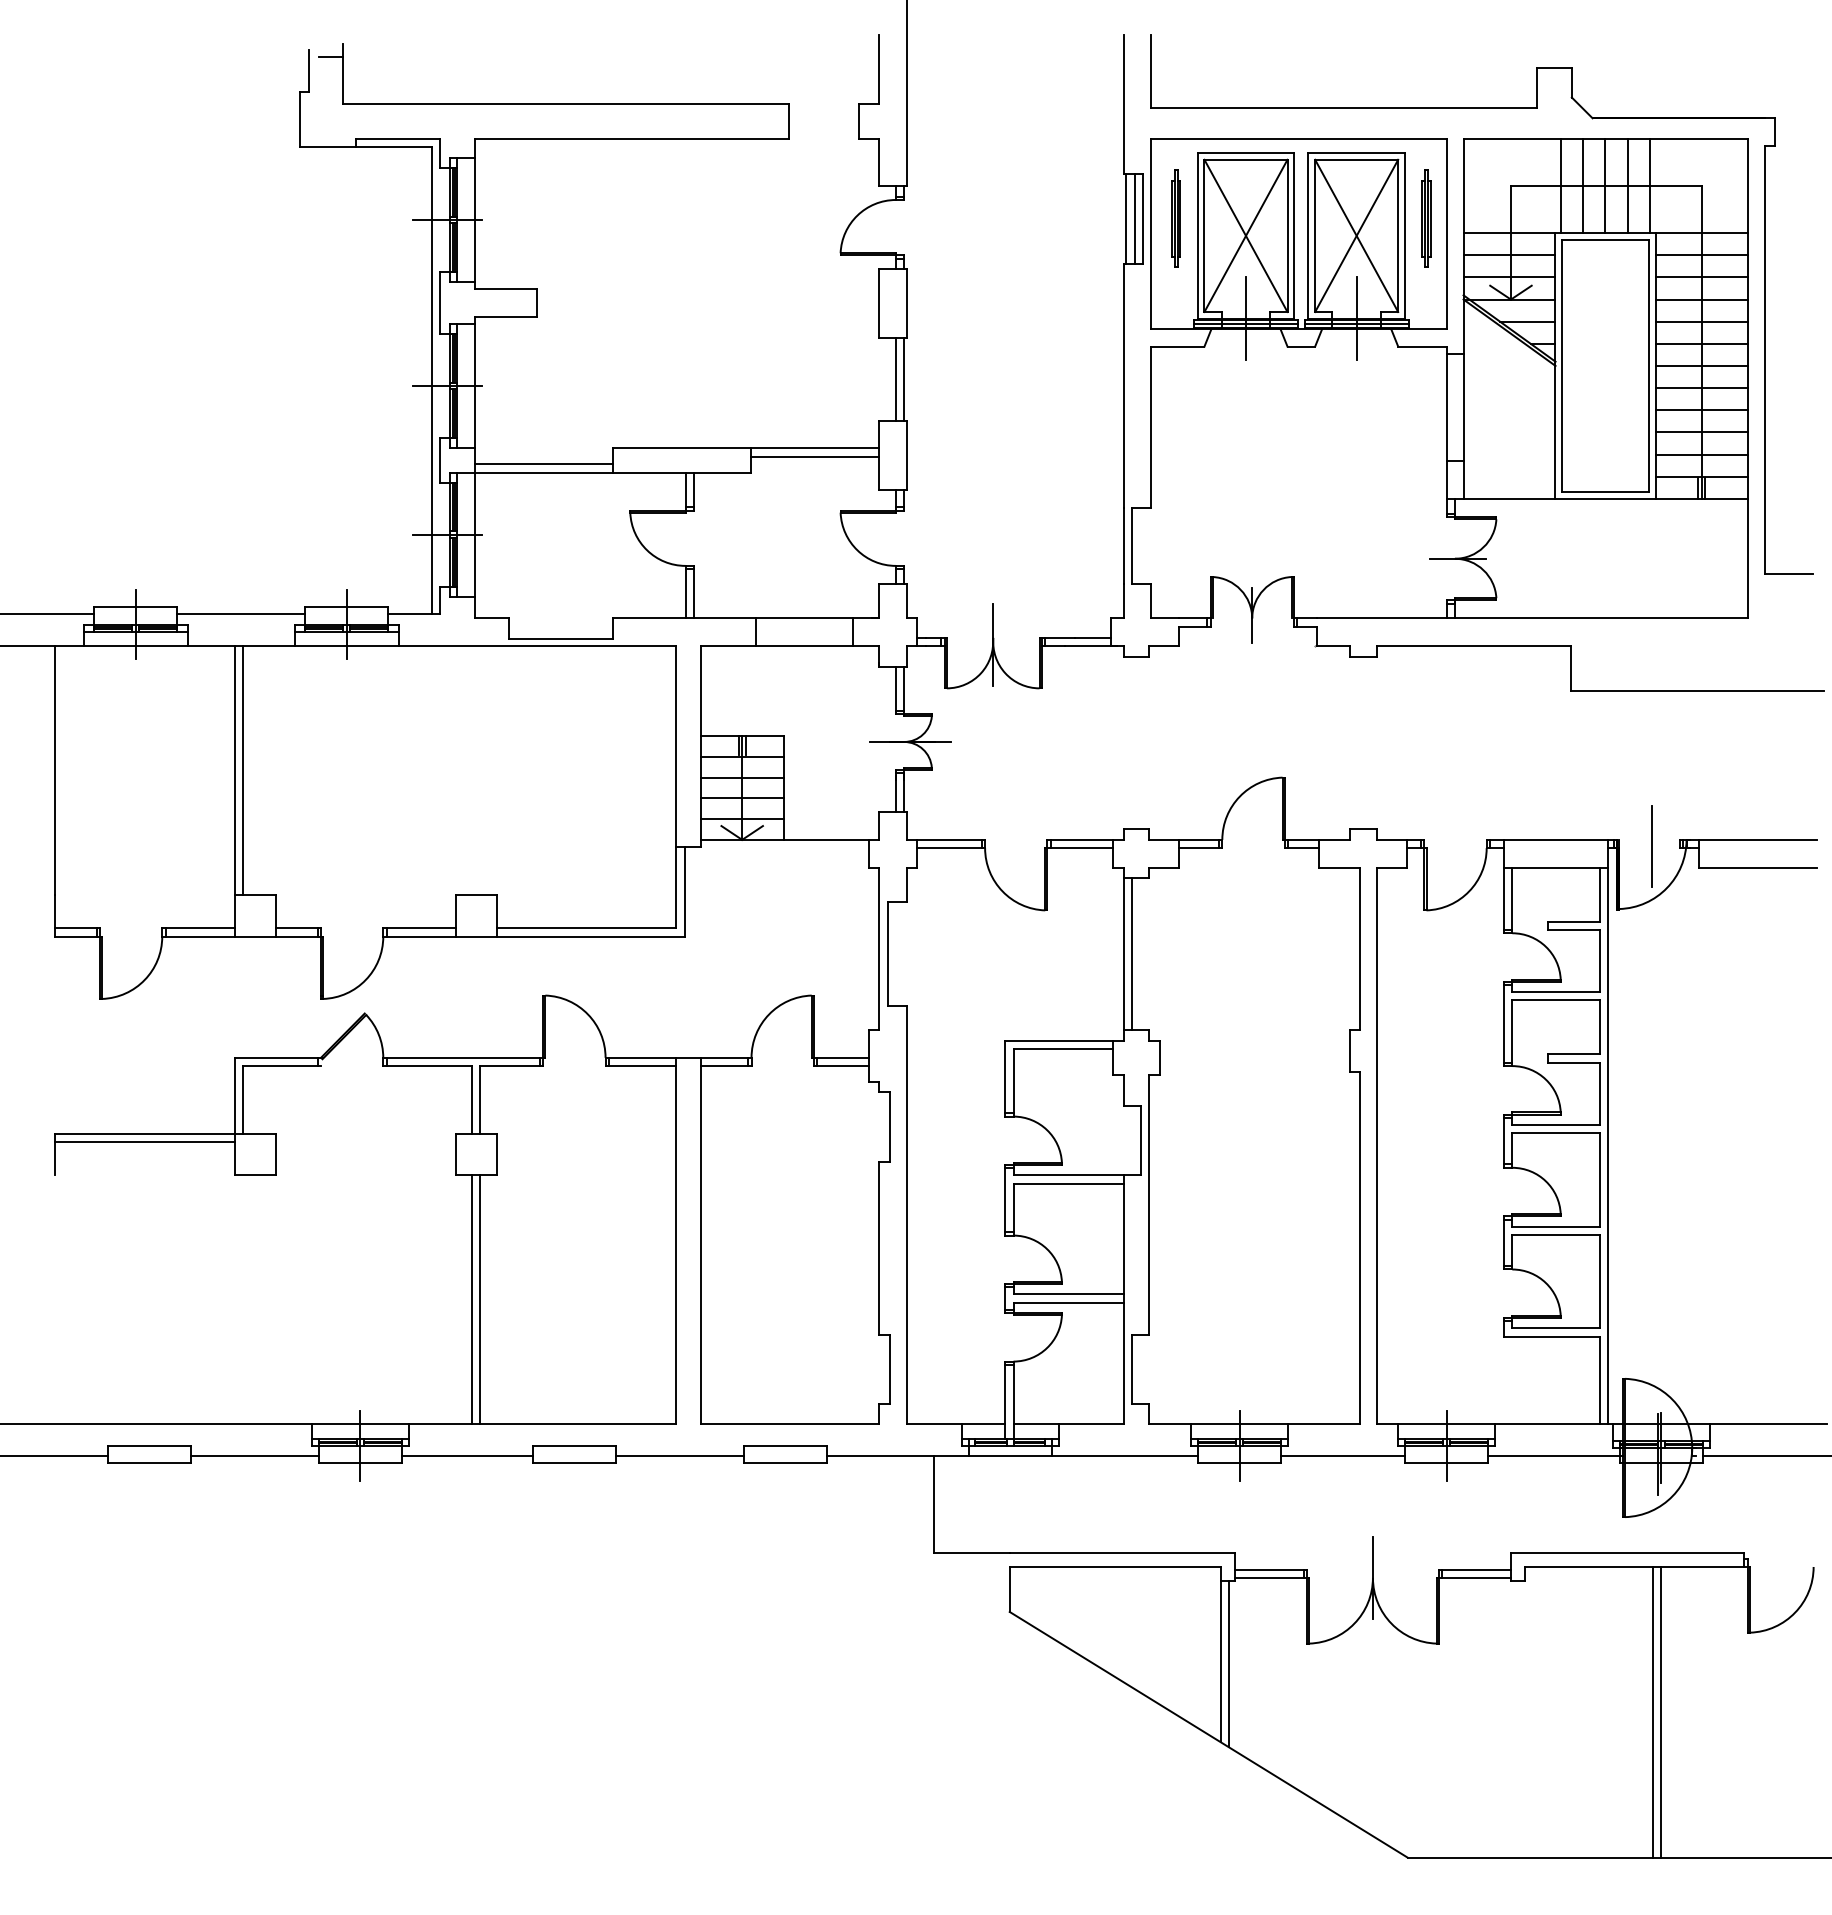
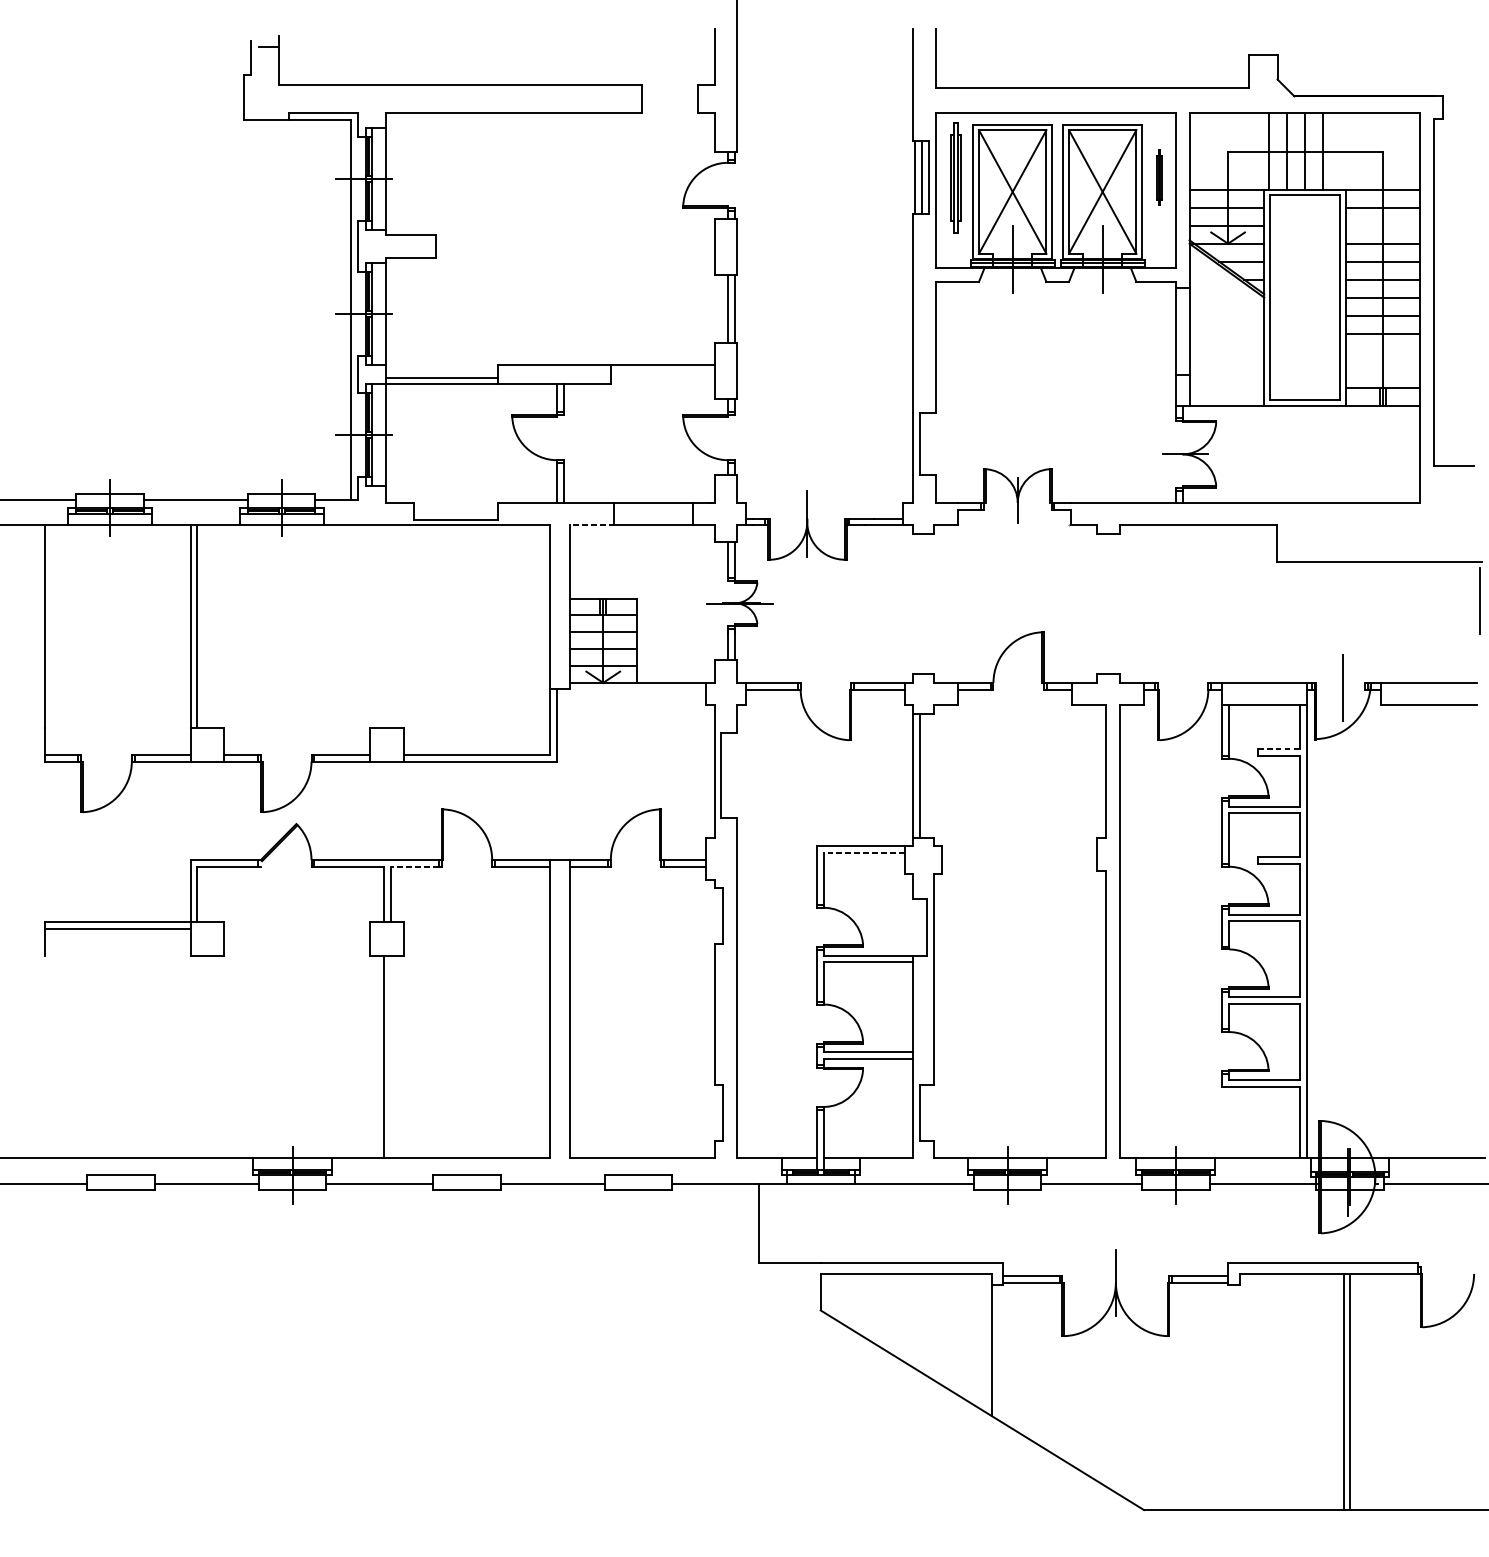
line: (1649, 186) -> (1340, 151), removed
part: (1175, 218) -> (955, 177), size x1.4
part: (1426, 218) -> (1159, 177), size x0.7
line: (1701, 277) -> (1382, 225), removed
line: (1701, 432) -> (1382, 351), removed
line: (1701, 454) -> (1382, 369), removed
line: (815, 456) -> (662, 371), removed
line: (728, 646) -> (592, 525), solid -> dashed
line: (1819, 739) -> (1478, 601), added
line: (1573, 921) -> (1278, 749), solid -> dashed
line: (1063, 1048) -> (864, 852), solid -> dashed
line: (510, 1066) -> (414, 867), solid -> dashed
line: (480, 1299) -> (390, 1056), removed
line: (1229, 1663) -> (999, 1352), removed

